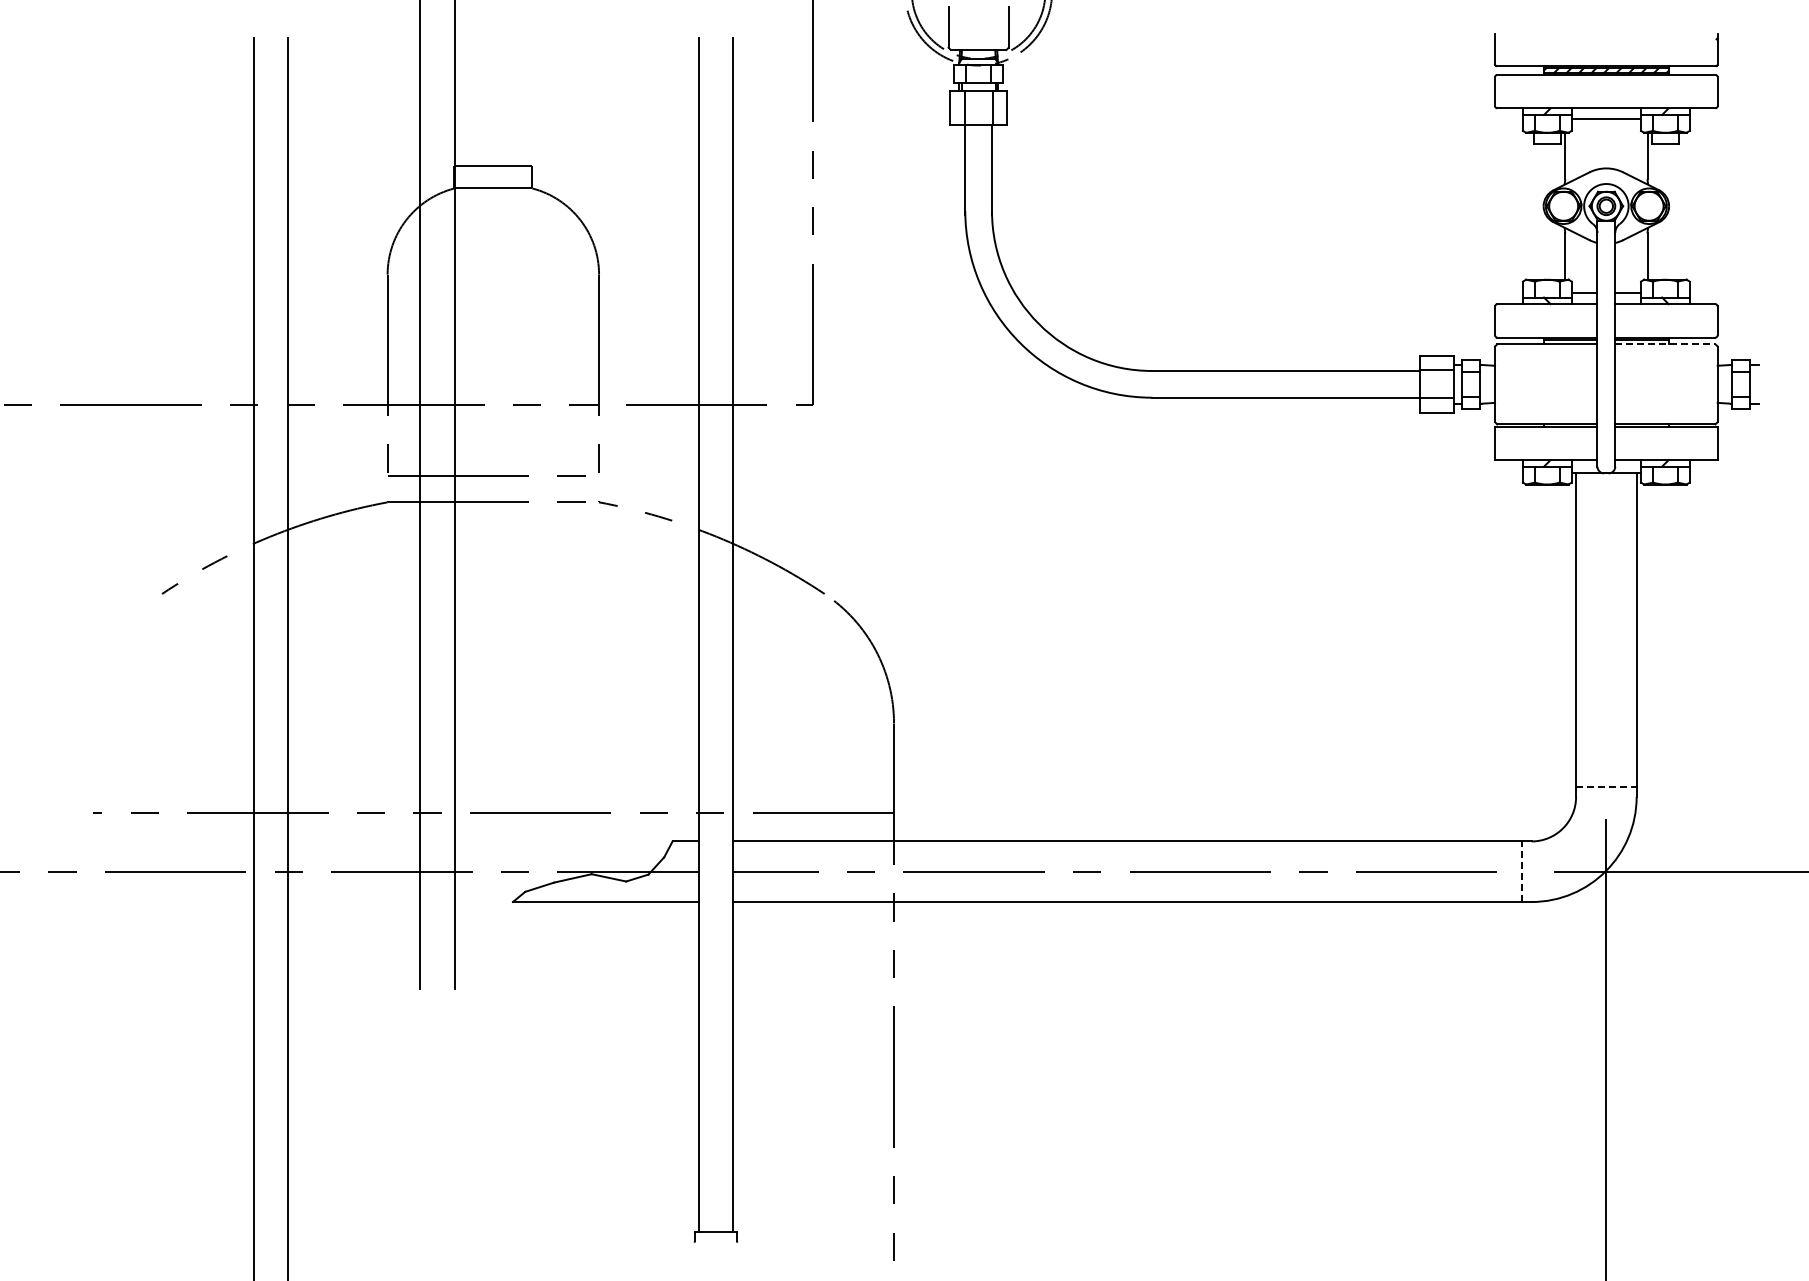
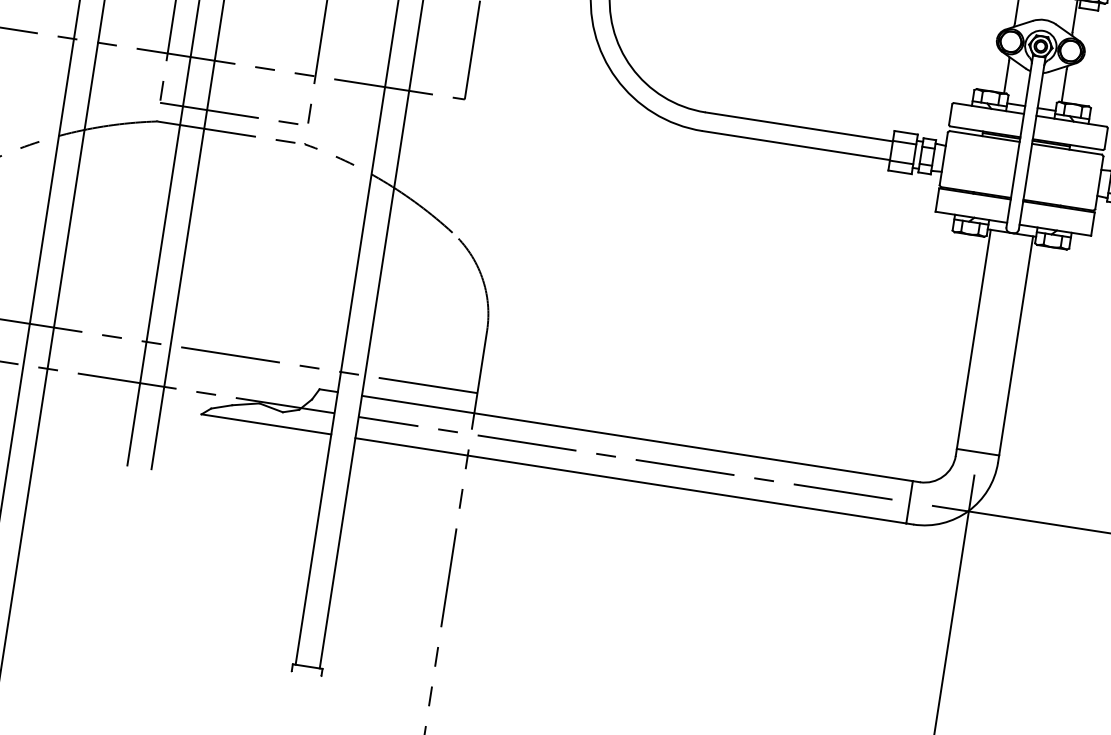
line: (1665, 344) -> (1067, 149), dashed -> solid
line: (1606, 786) -> (978, 451), dashed -> solid
line: (1521, 871) -> (909, 502), dashed -> solid

